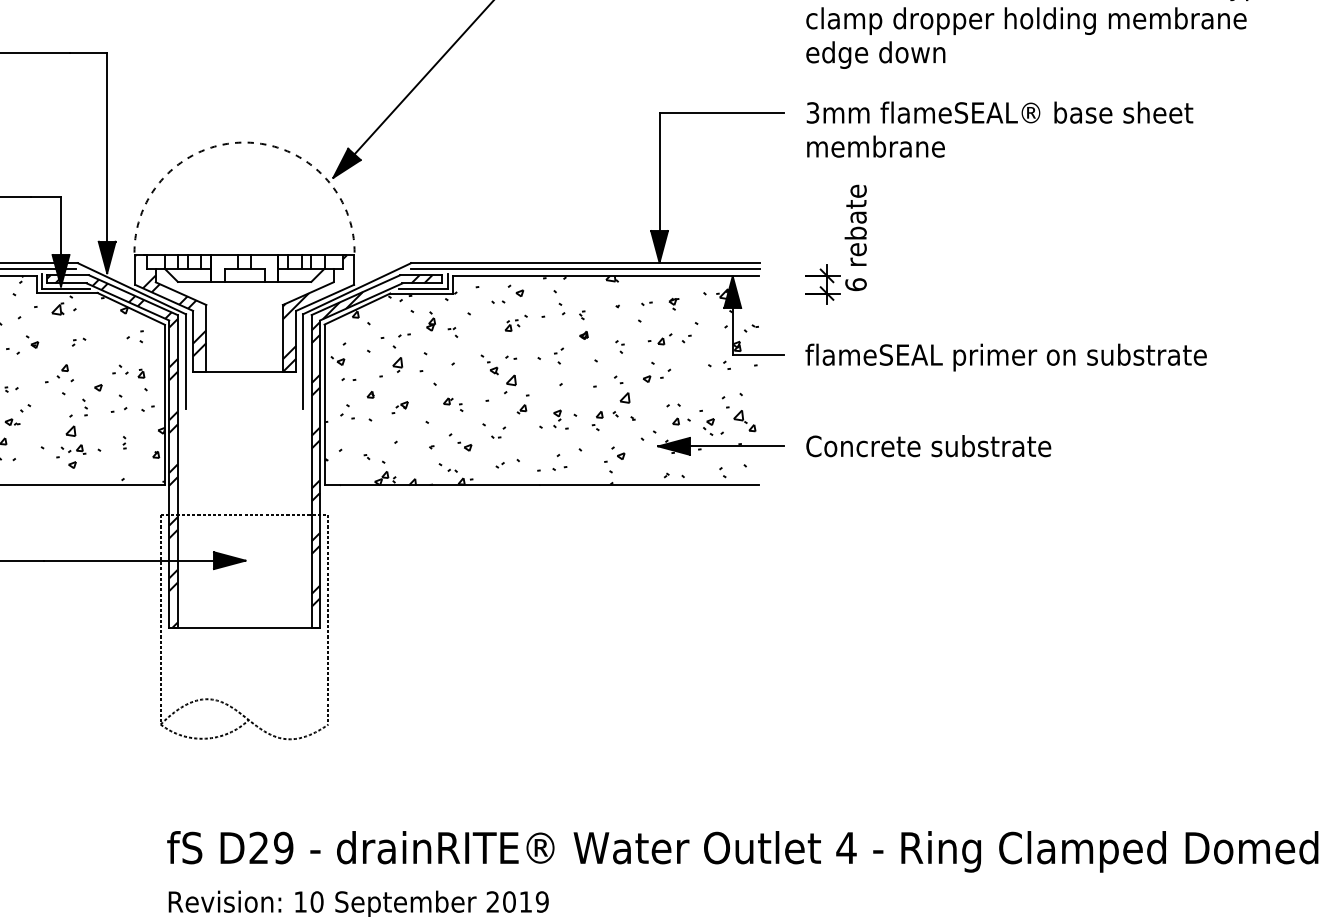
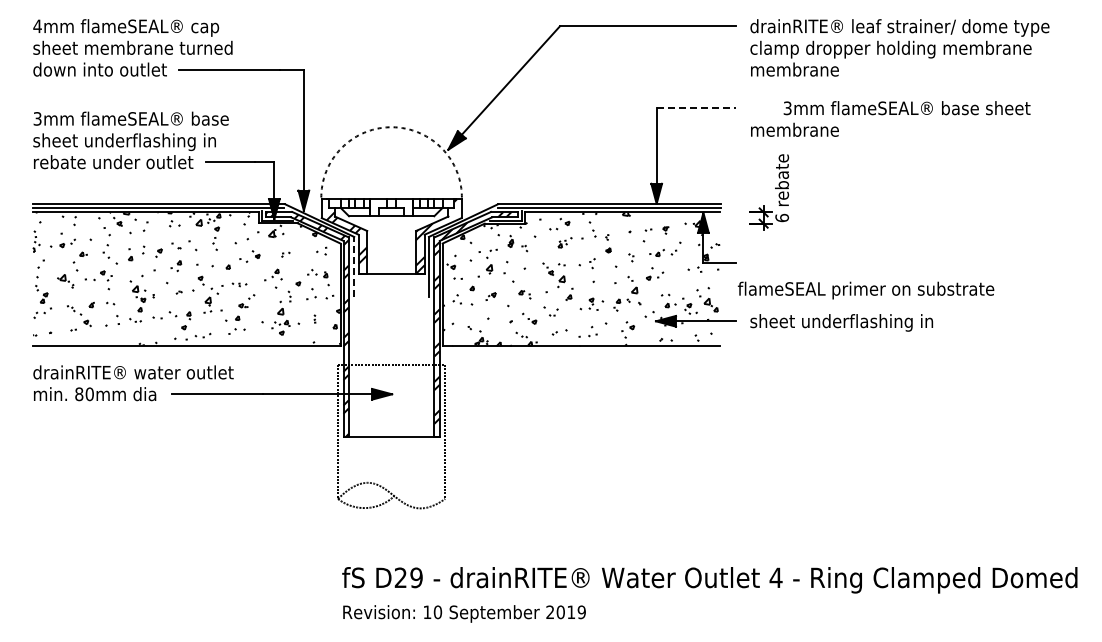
text: (875, 55) -> (794, 71), edge down -> membrane
line: (721, 113) -> (696, 108), solid -> dashed
text: (998, 113) -> (906, 108), moved
text: (1005, 357) -> (865, 290), moved
line: (186, 360) -> (354, 266), solid -> dashed
text: (948, 448) -> (841, 322), Concrete substrate -> sheet underflashing in

